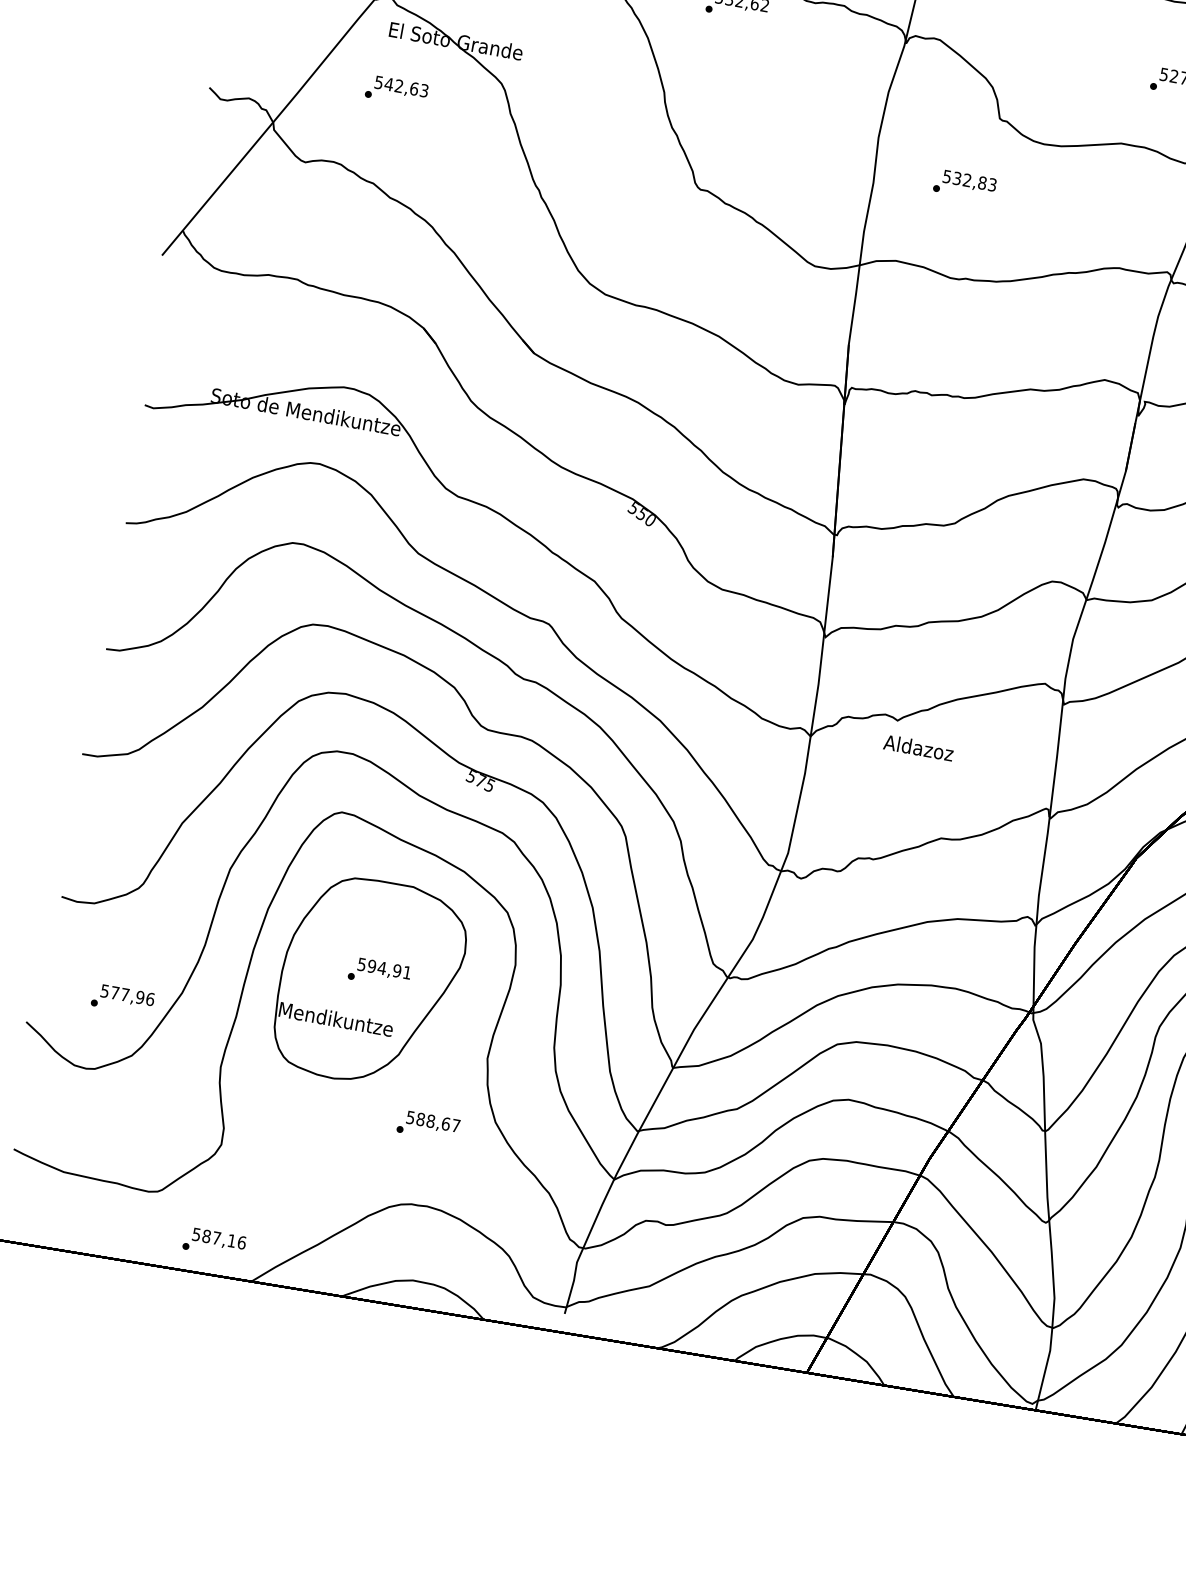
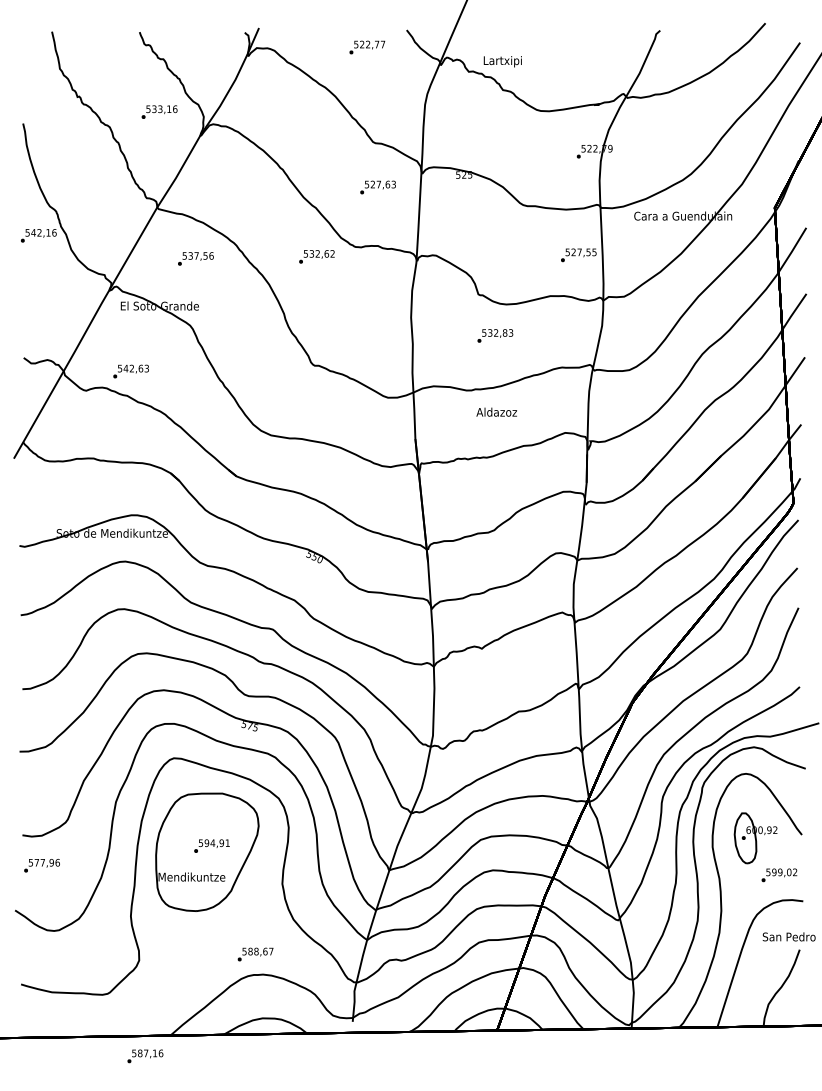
text: (395, 90) -> (130, 371), moved
text: (965, 184) -> (495, 335), moved
text: (918, 746) -> (496, 411), moved
text: (122, 999) -> (41, 865), moved
text: (428, 1125) -> (255, 954), moved
text: (214, 1243) -> (145, 1056), moved

